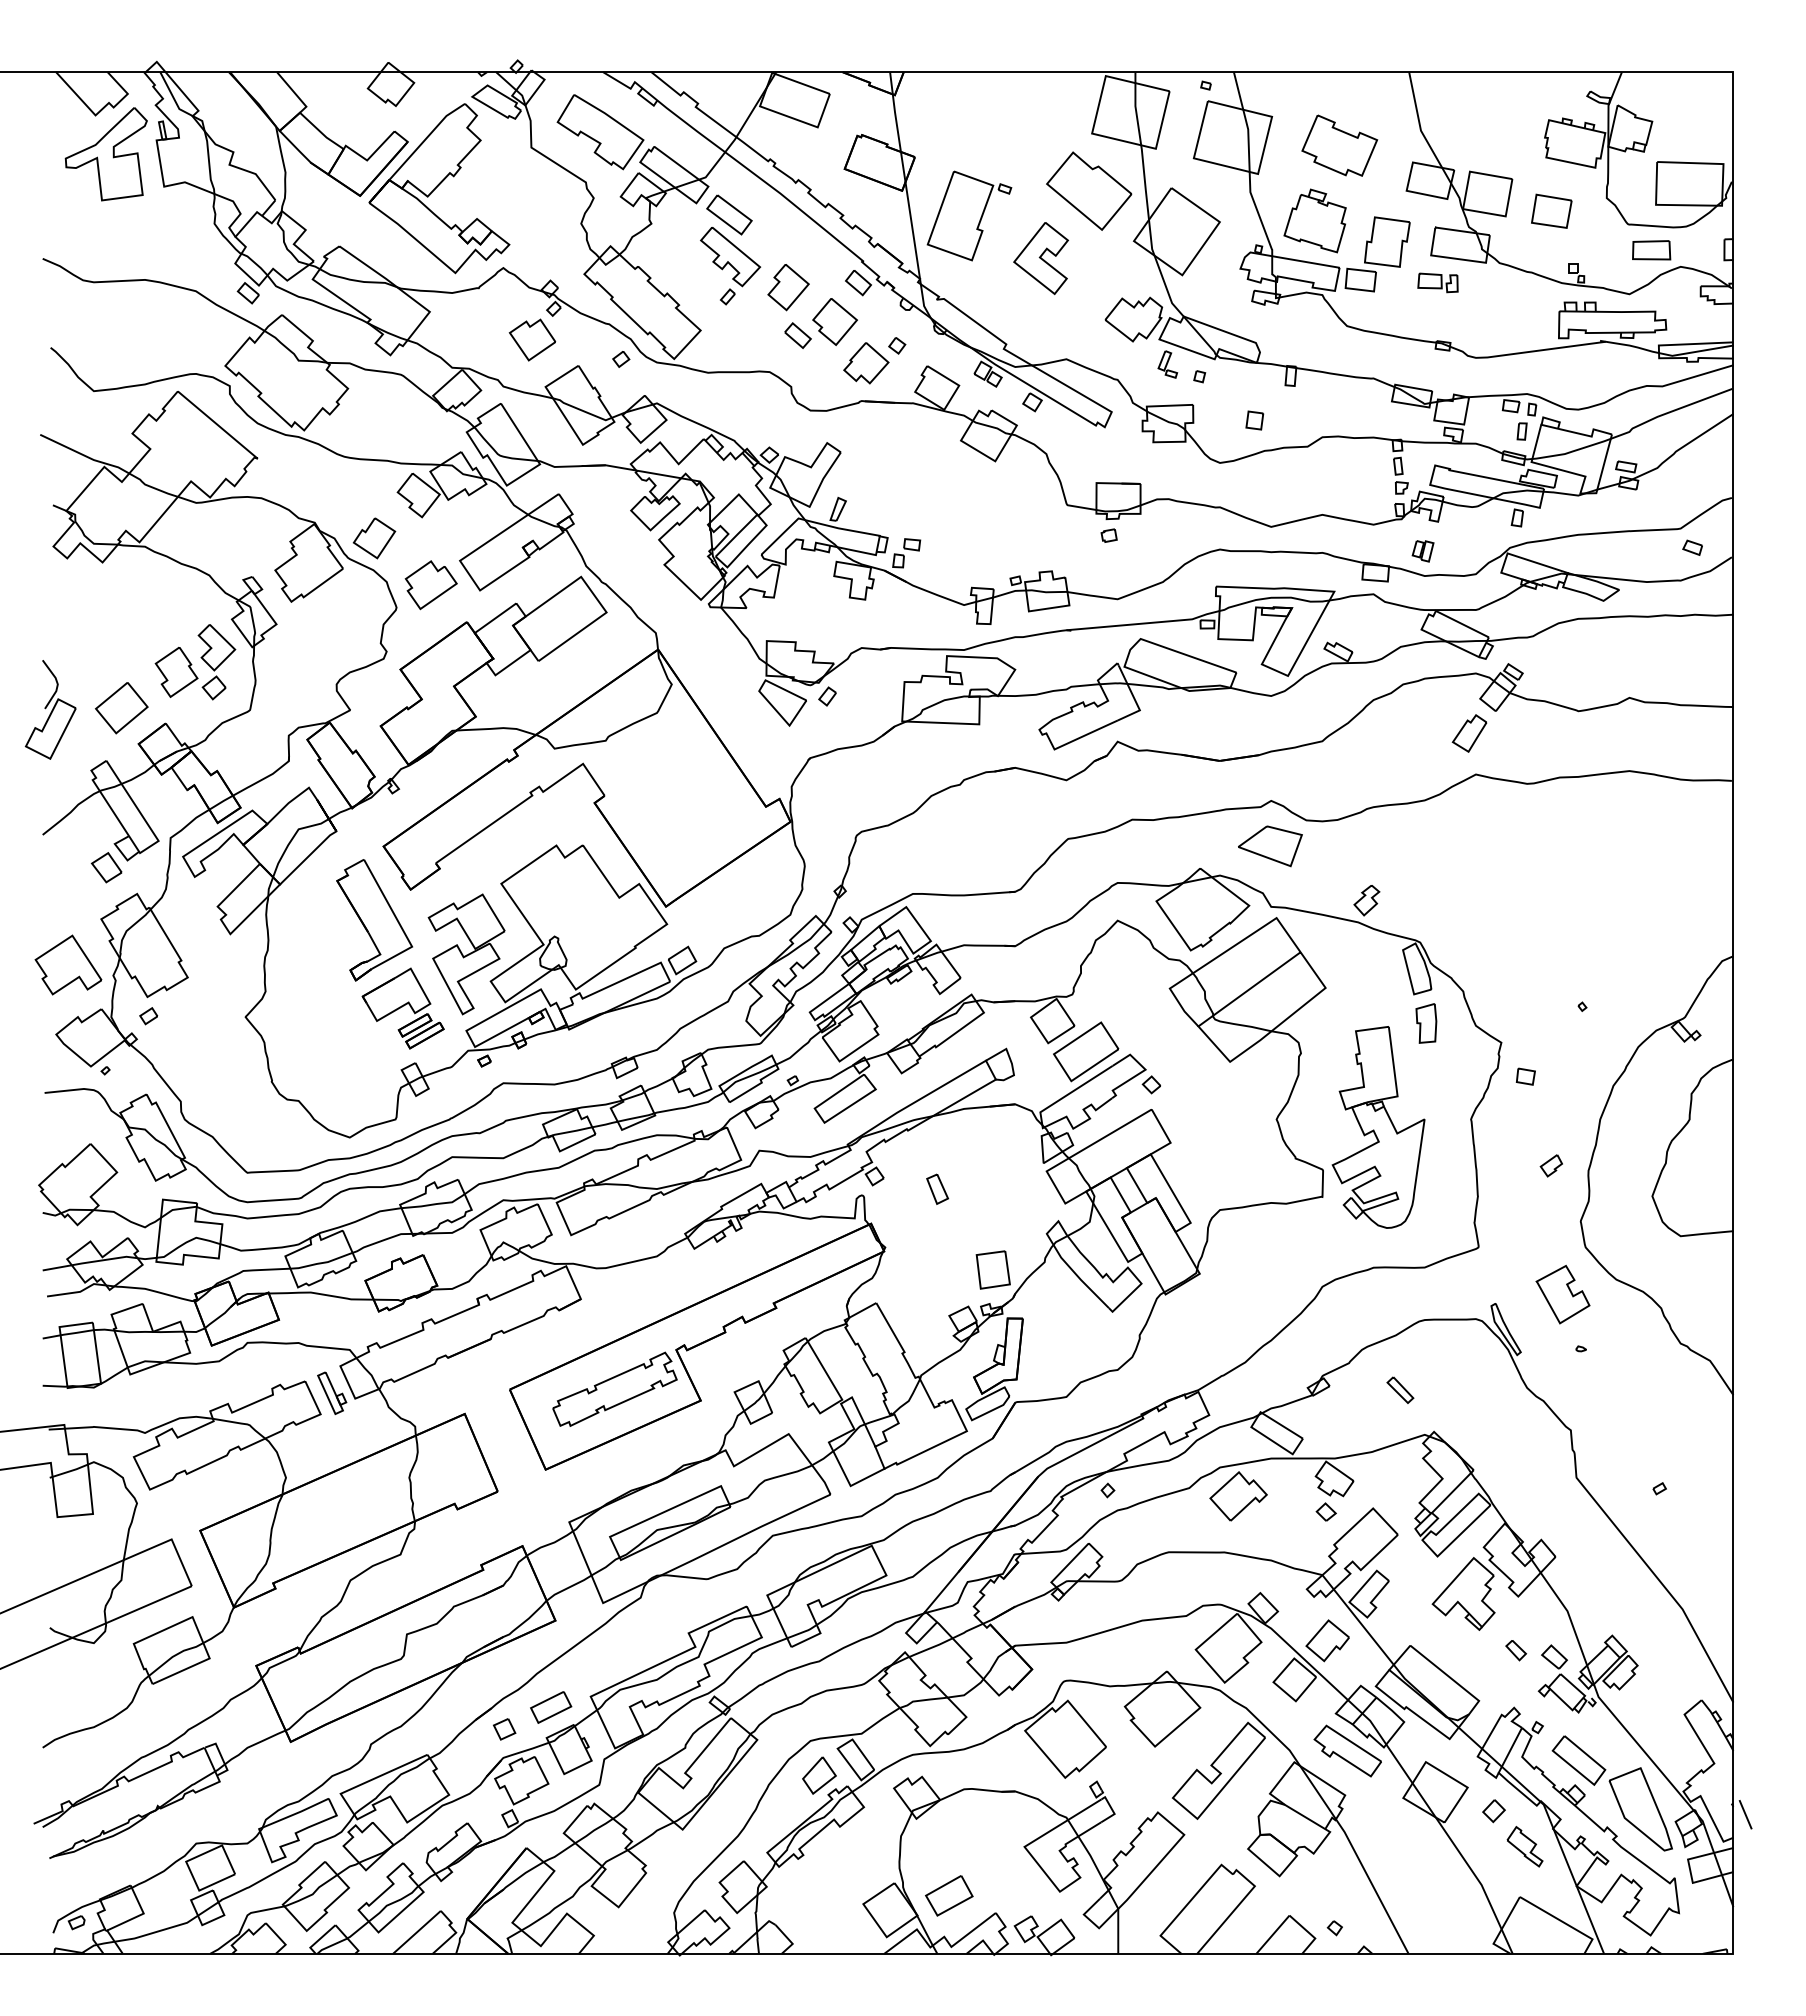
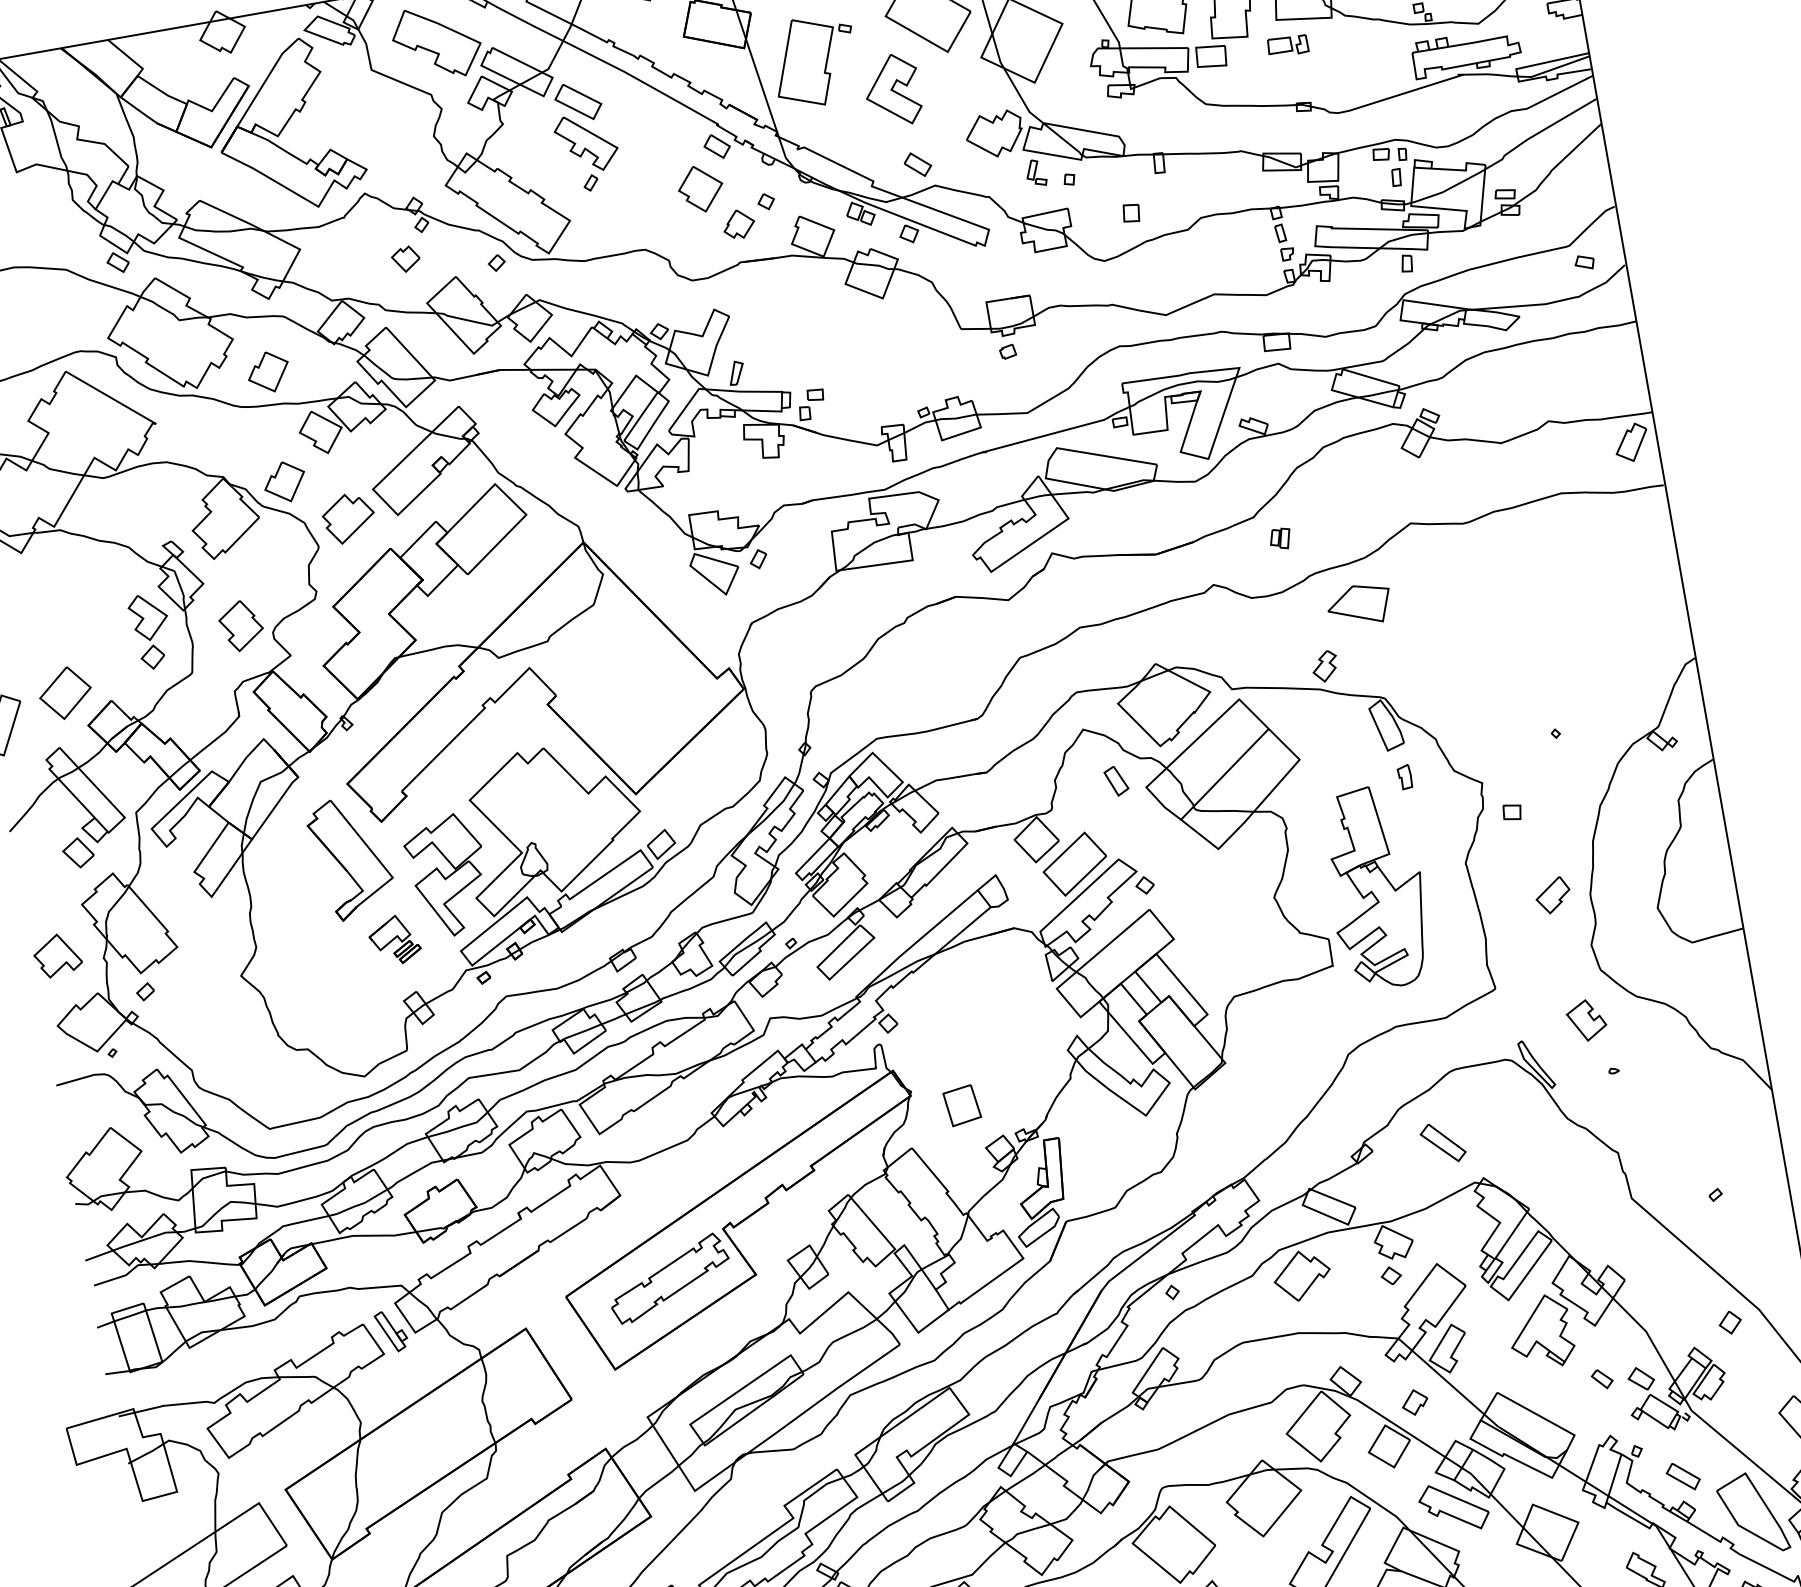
part: (788, 287) -> (649, 163), removed
part: (797, 335) -> (917, 164), moved
part: (532, 339) -> (405, 258), size x0.6
part: (866, 363) -> (739, 224), size x0.7
part: (377, 427) -> (268, 372), added
part: (1422, 551) -> (1279, 539), moved
part: (176, 672) -> (241, 626), moved
part: (1469, 733) -> (1631, 442), moved
part: (1270, 846) -> (1359, 605), moved
part: (68, 964) -> (57, 954), size x0.7
part: (402, 1008) -> (394, 940), size x0.6
part: (1426, 1023) -> (1405, 777), size x0.6
part: (1550, 1165) -> (1551, 895), size x1.6
part: (937, 1188) -> (1116, 780), moved
part: (992, 1269) -> (961, 1105), moved
part: (1562, 1294) -> (1586, 1020), size x0.7
part: (1400, 1389) -> (1443, 1142), size x1.6
part: (1327, 1640) -> (1414, 1402), size x0.6
part: (1578, 1760) -> (1682, 1476), size x0.6
part: (1493, 1811) -> (1729, 1323), moved

